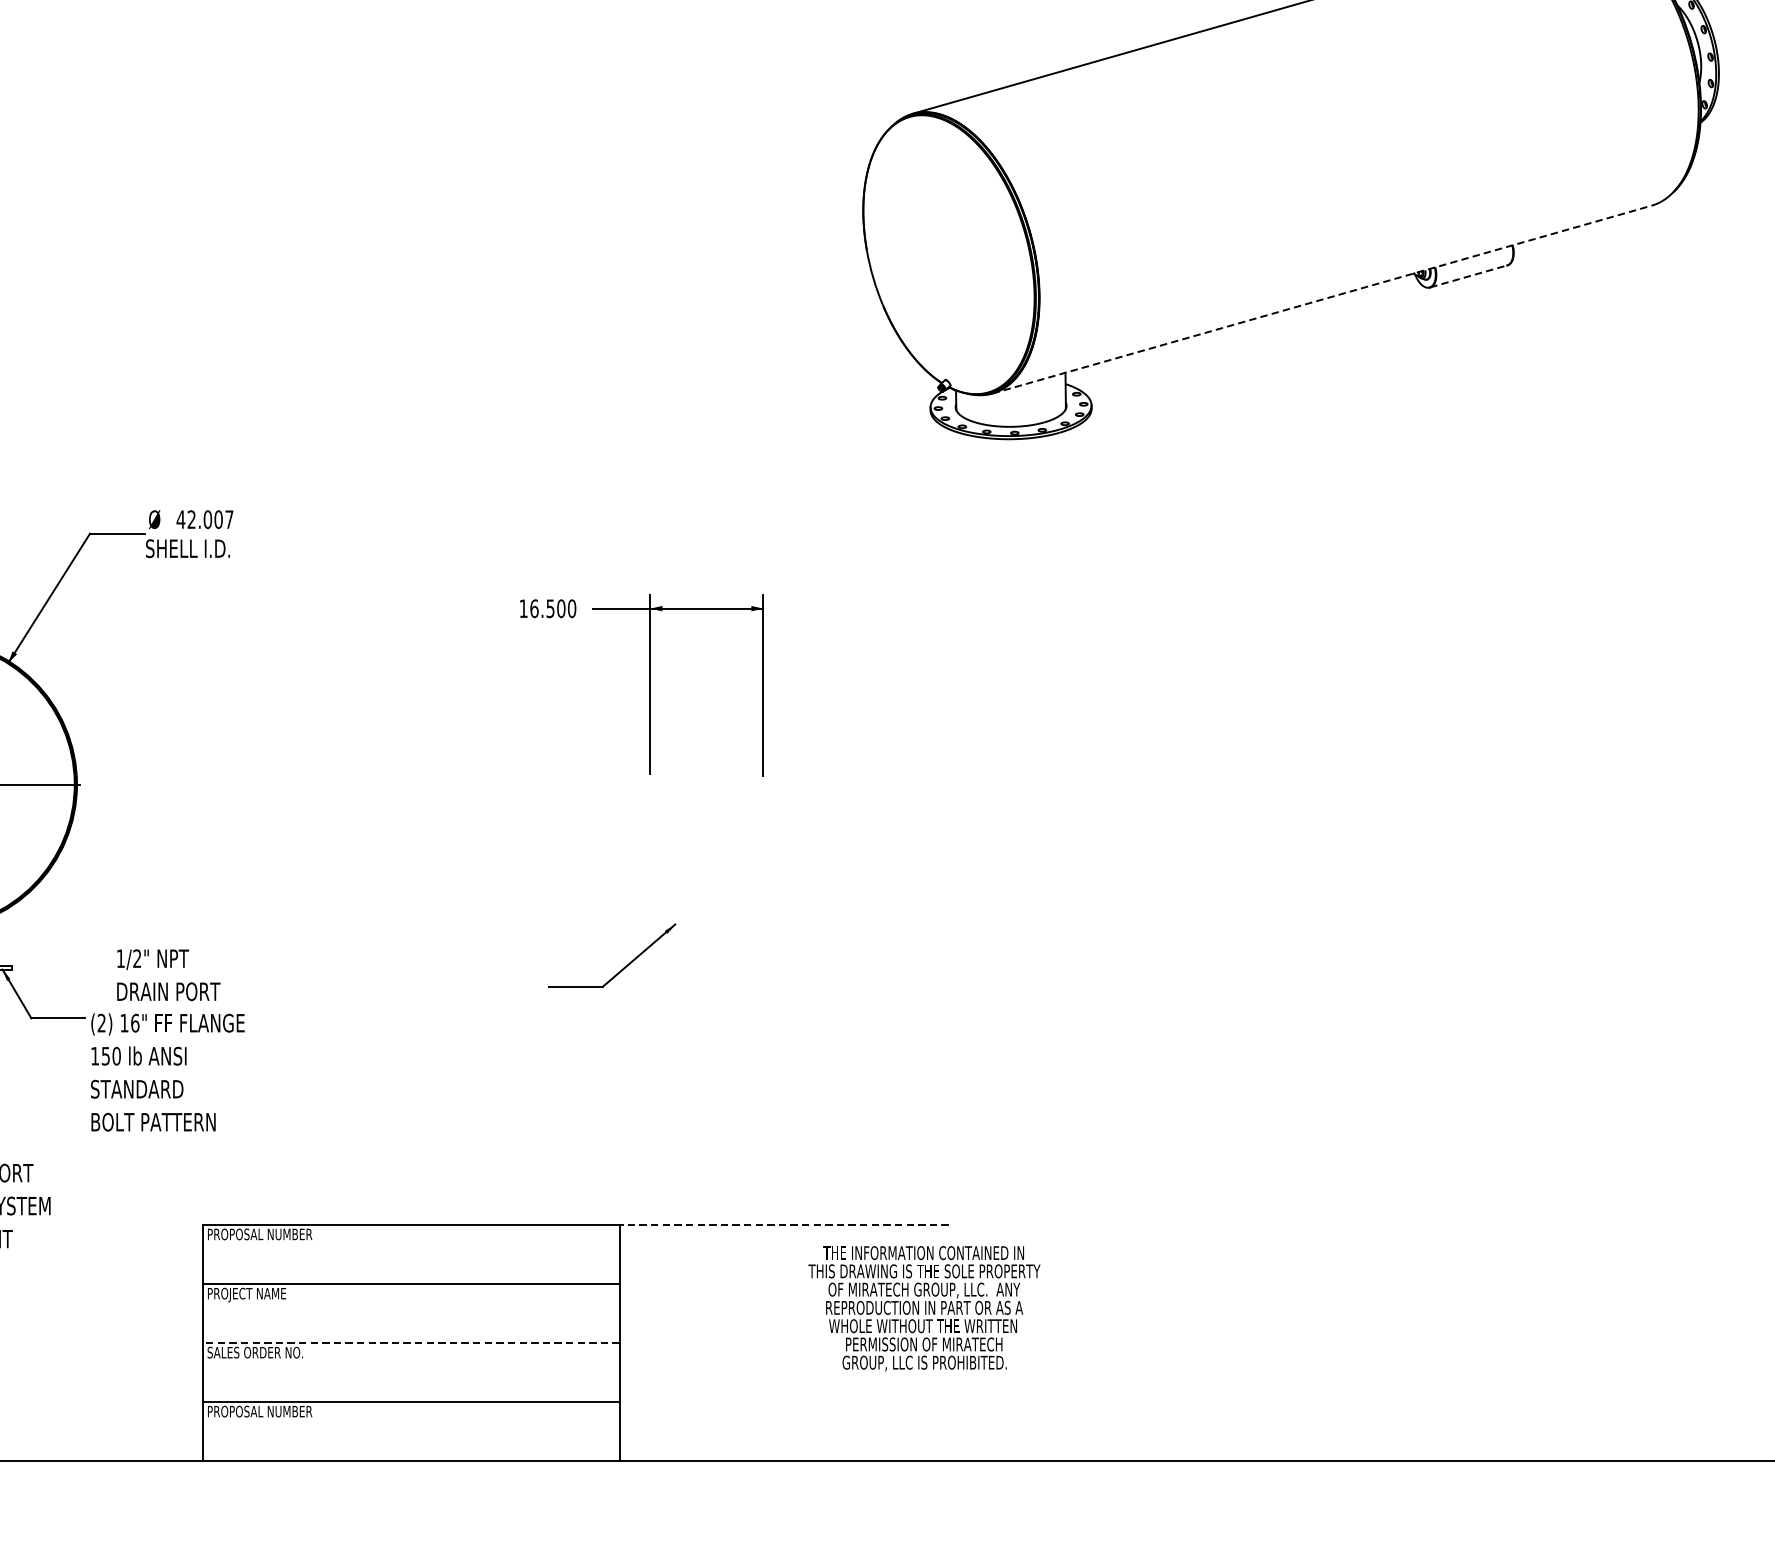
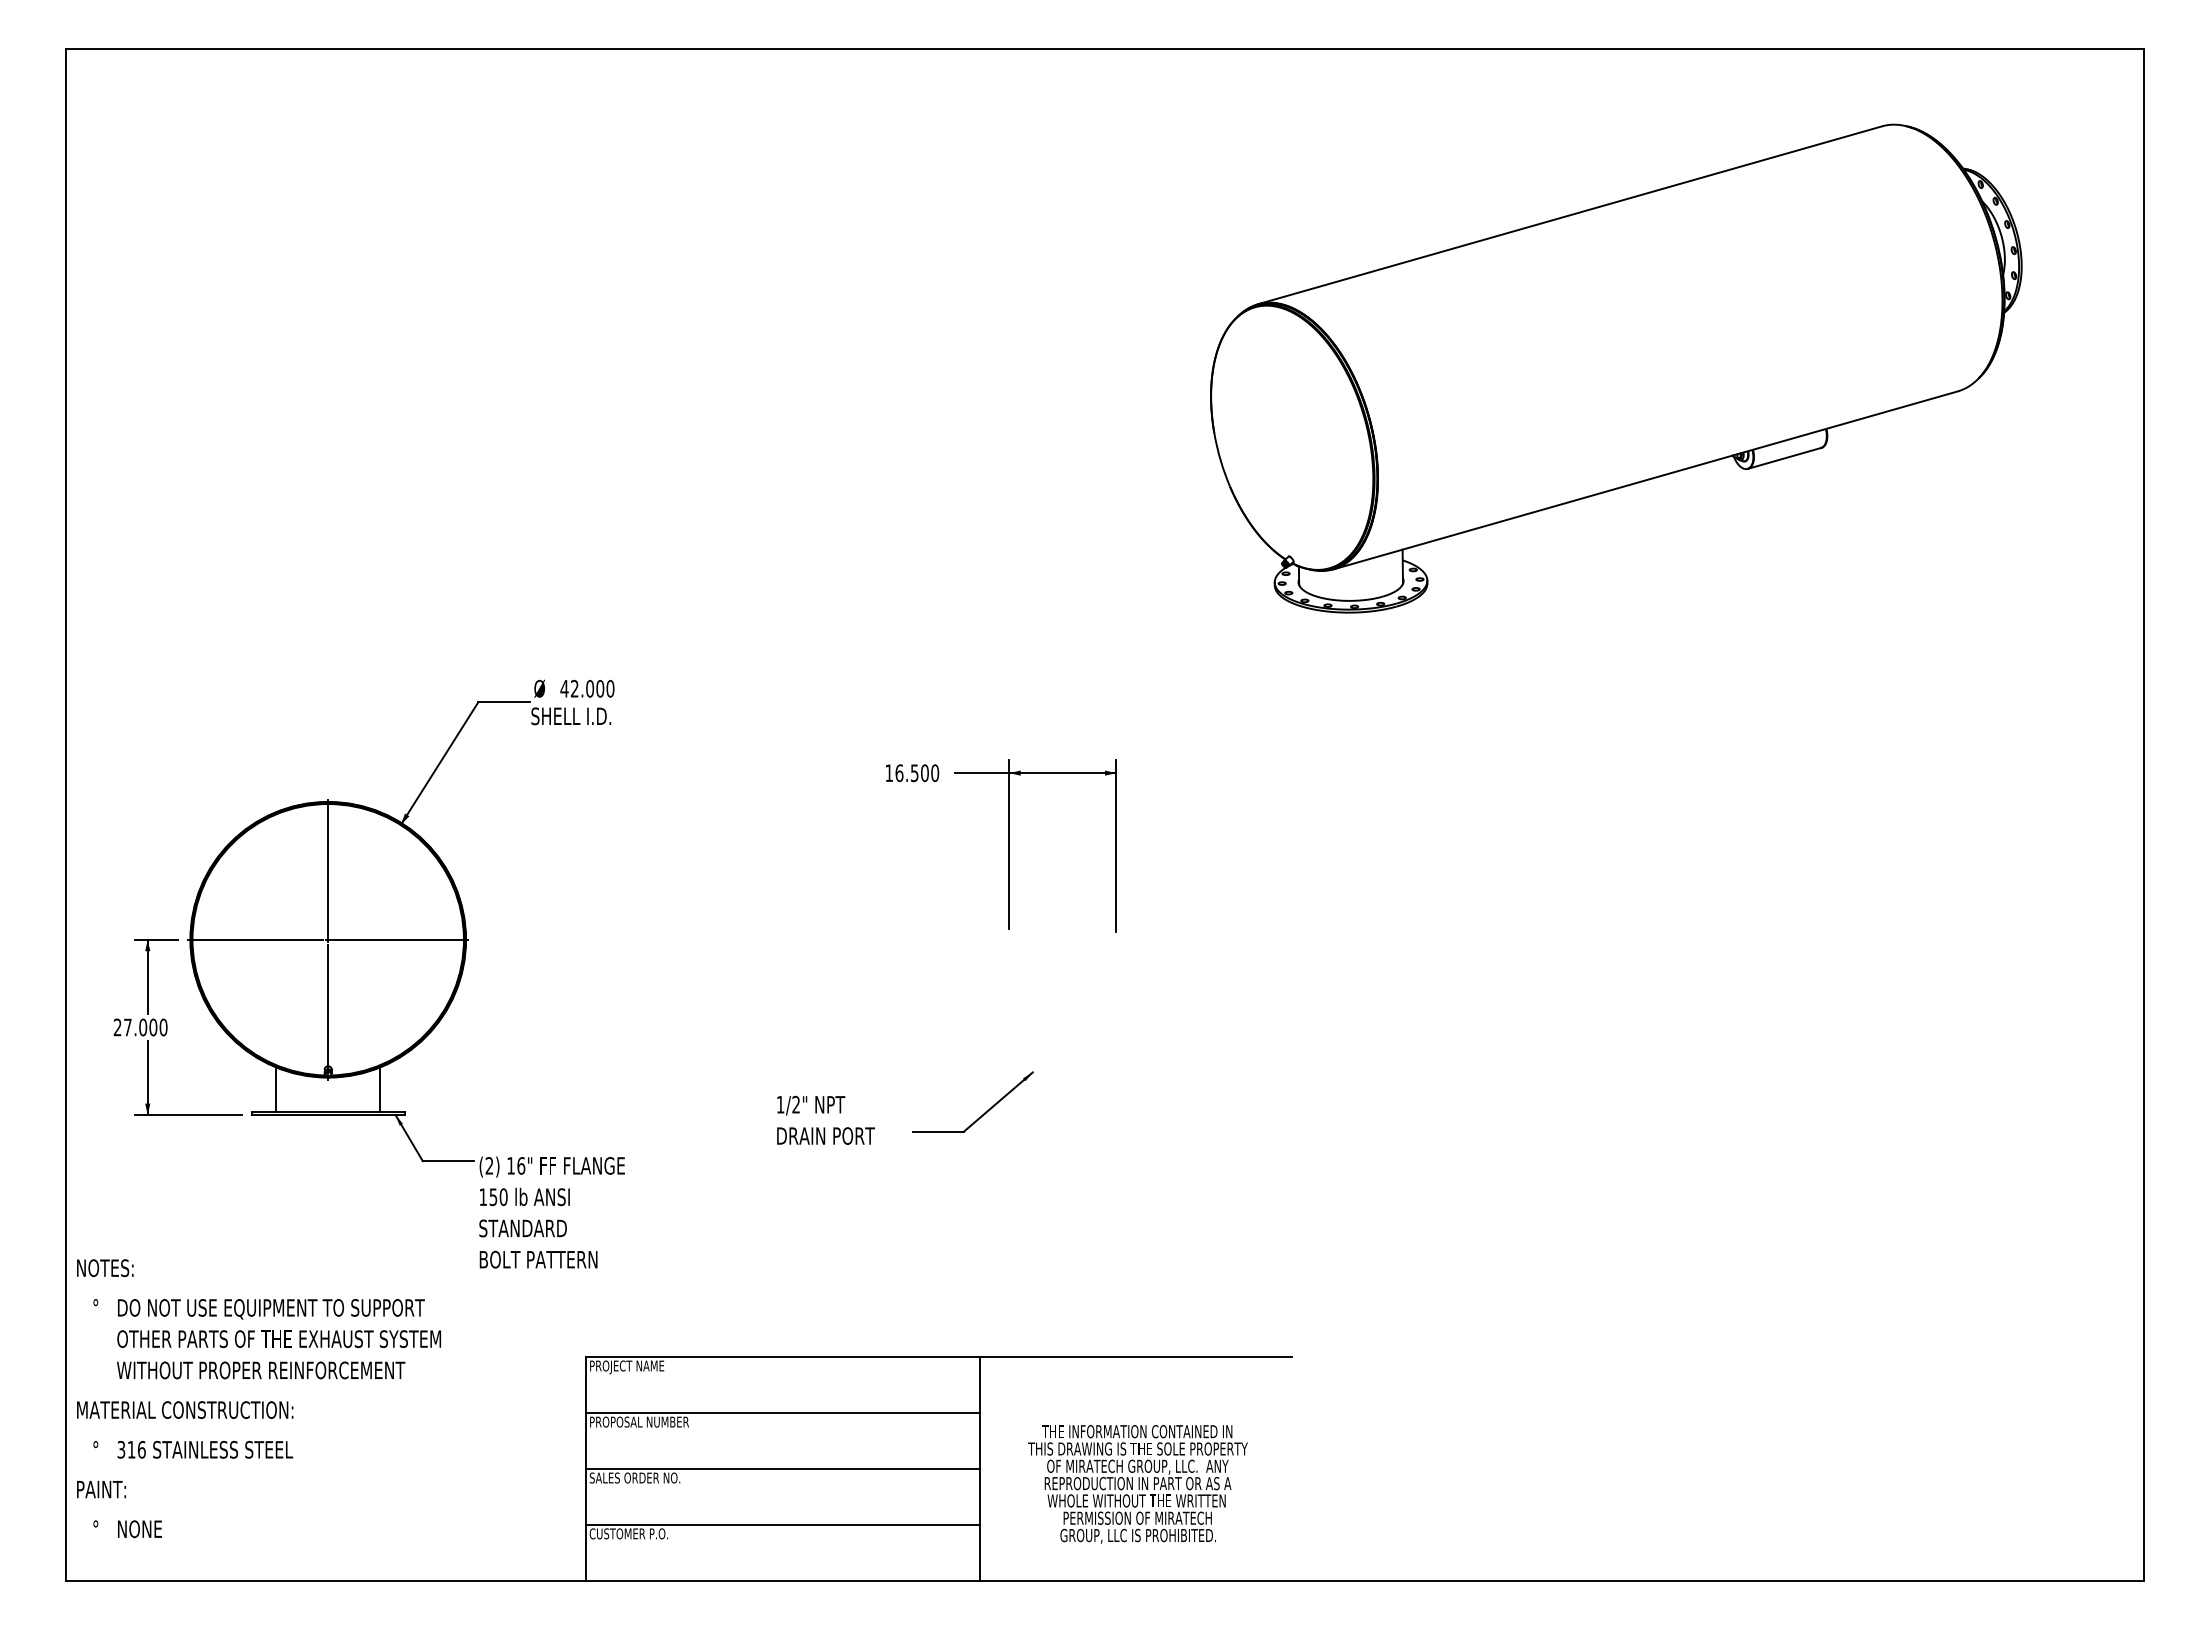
line: (1468, 276) -> (1784, 458), dashed -> solid
line: (1321, 299) -> (1645, 480), dashed -> solid
text: (229, 519) -> (610, 688), 42.007 -> 42.000
text: (168, 974) -> (825, 1119), moved
line: (784, 1224) -> (1136, 1356), dashed -> solid
text: (269, 1236) -> (648, 1367), PROPOSAL NUMBER -> PROJECT NAME
text: (269, 1295) -> (648, 1423), PROJECT NAME -> PROPOSAL NUMBER
text: (923, 1308) -> (1137, 1484), moved
line: (410, 1342) -> (782, 1468), dashed -> solid
text: (258, 1411) -> (638, 1533), PROPOSAL NUMBER -> CUSTOMER P.O.

